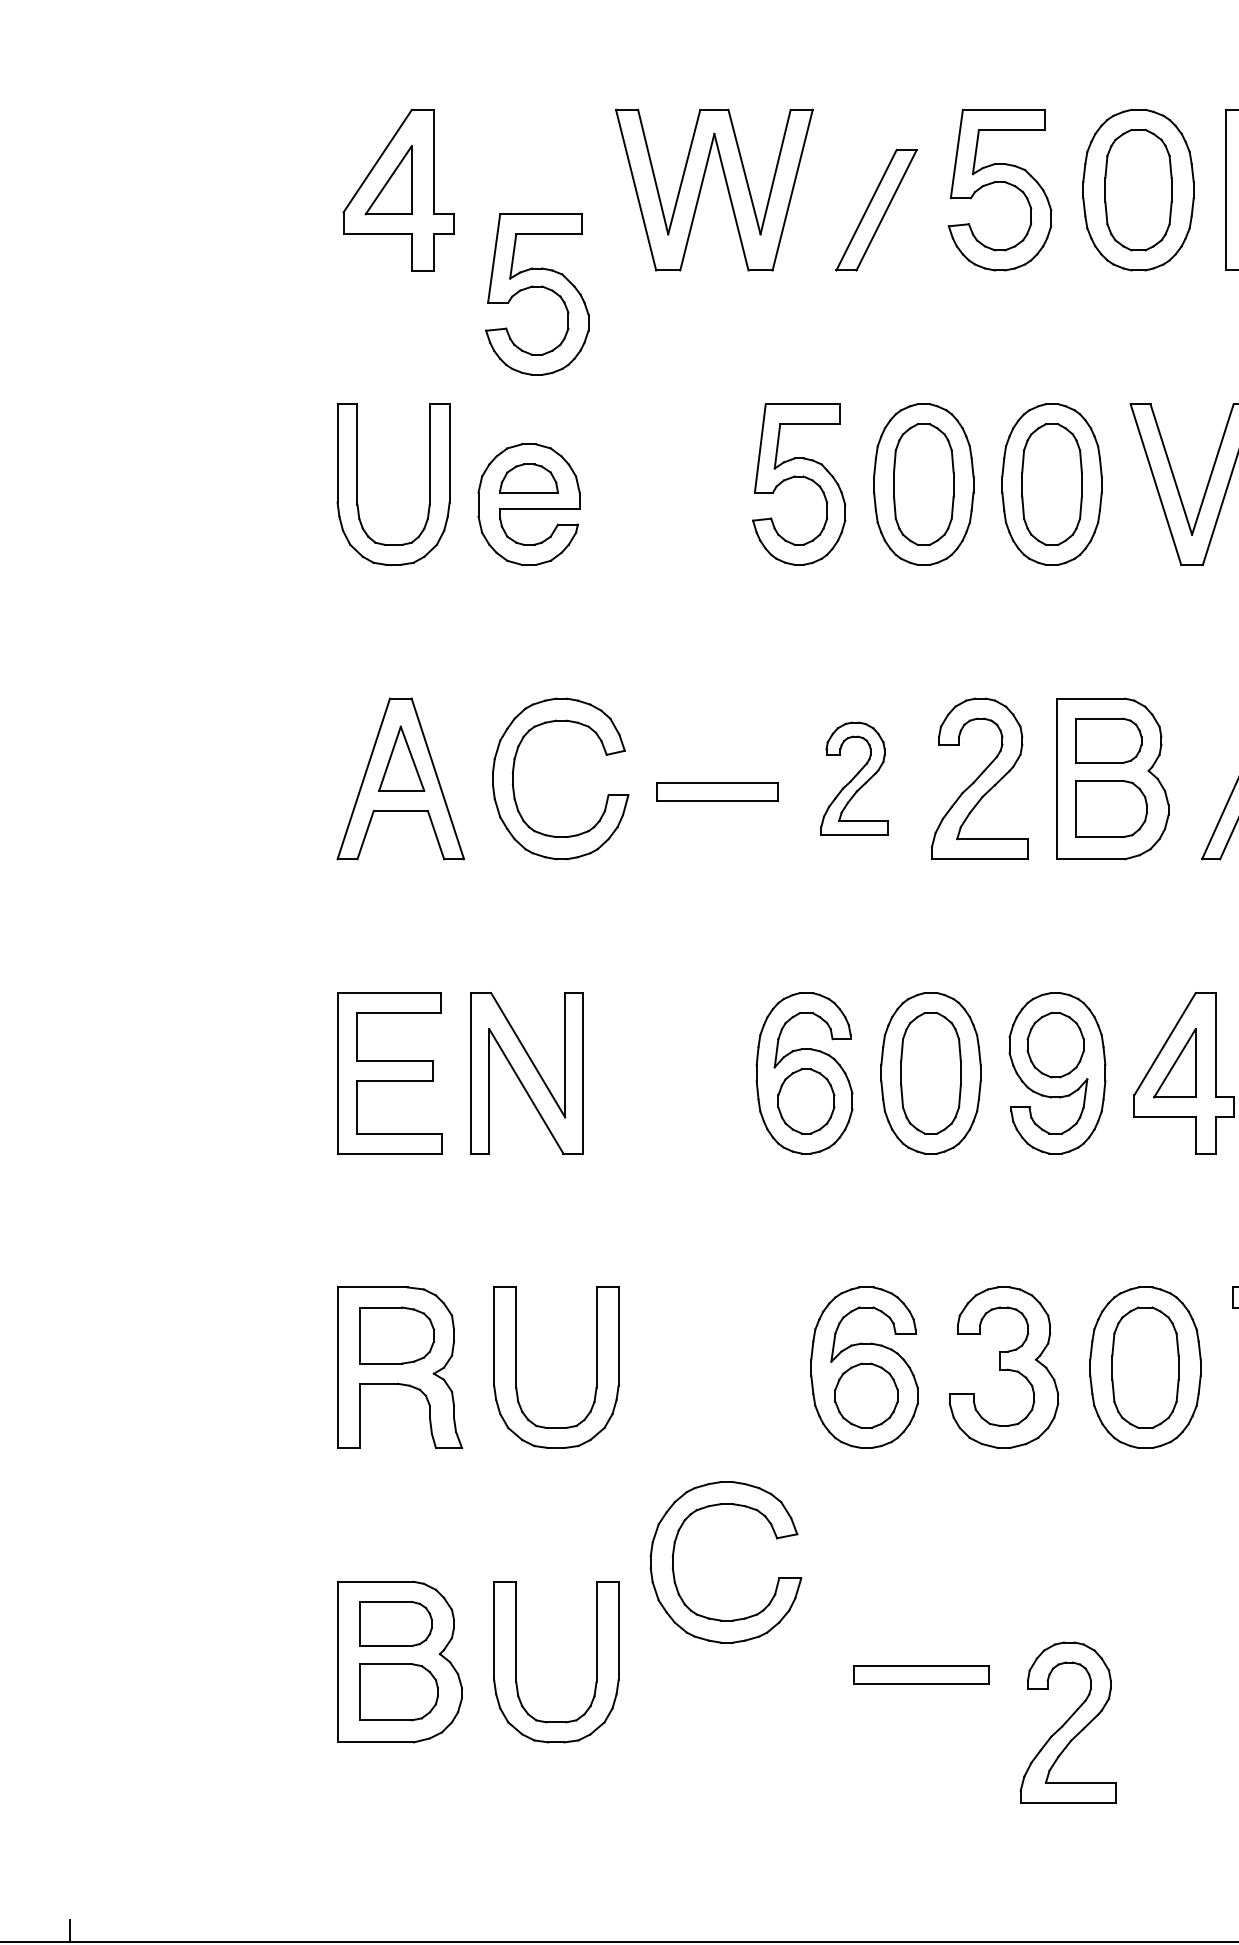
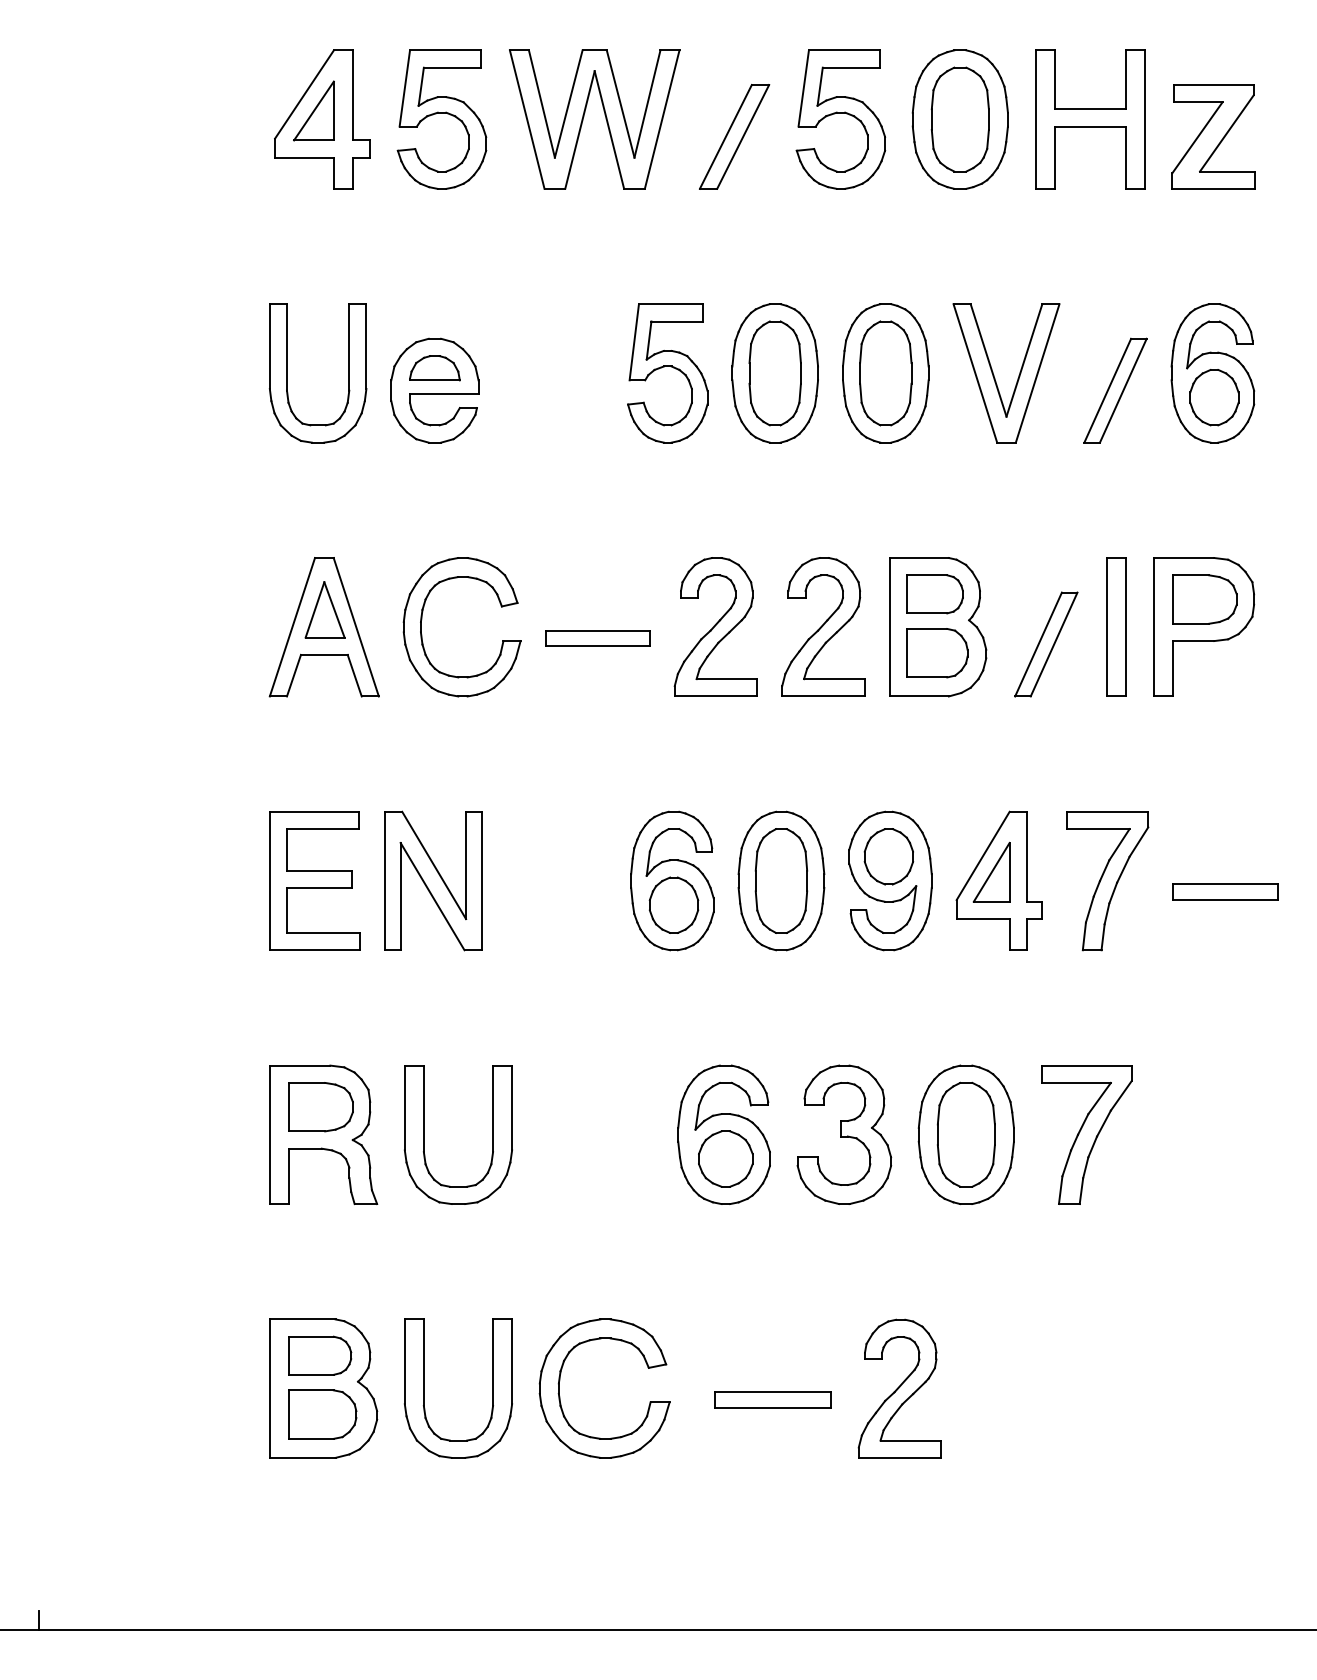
part: (536, 294) -> (441, 119), moved
part: (854, 778) -> (715, 626), size x1.43
part: (674, 1552) -> (560, 1380), moved
part: (1067, 1722) -> (899, 1388), moved

